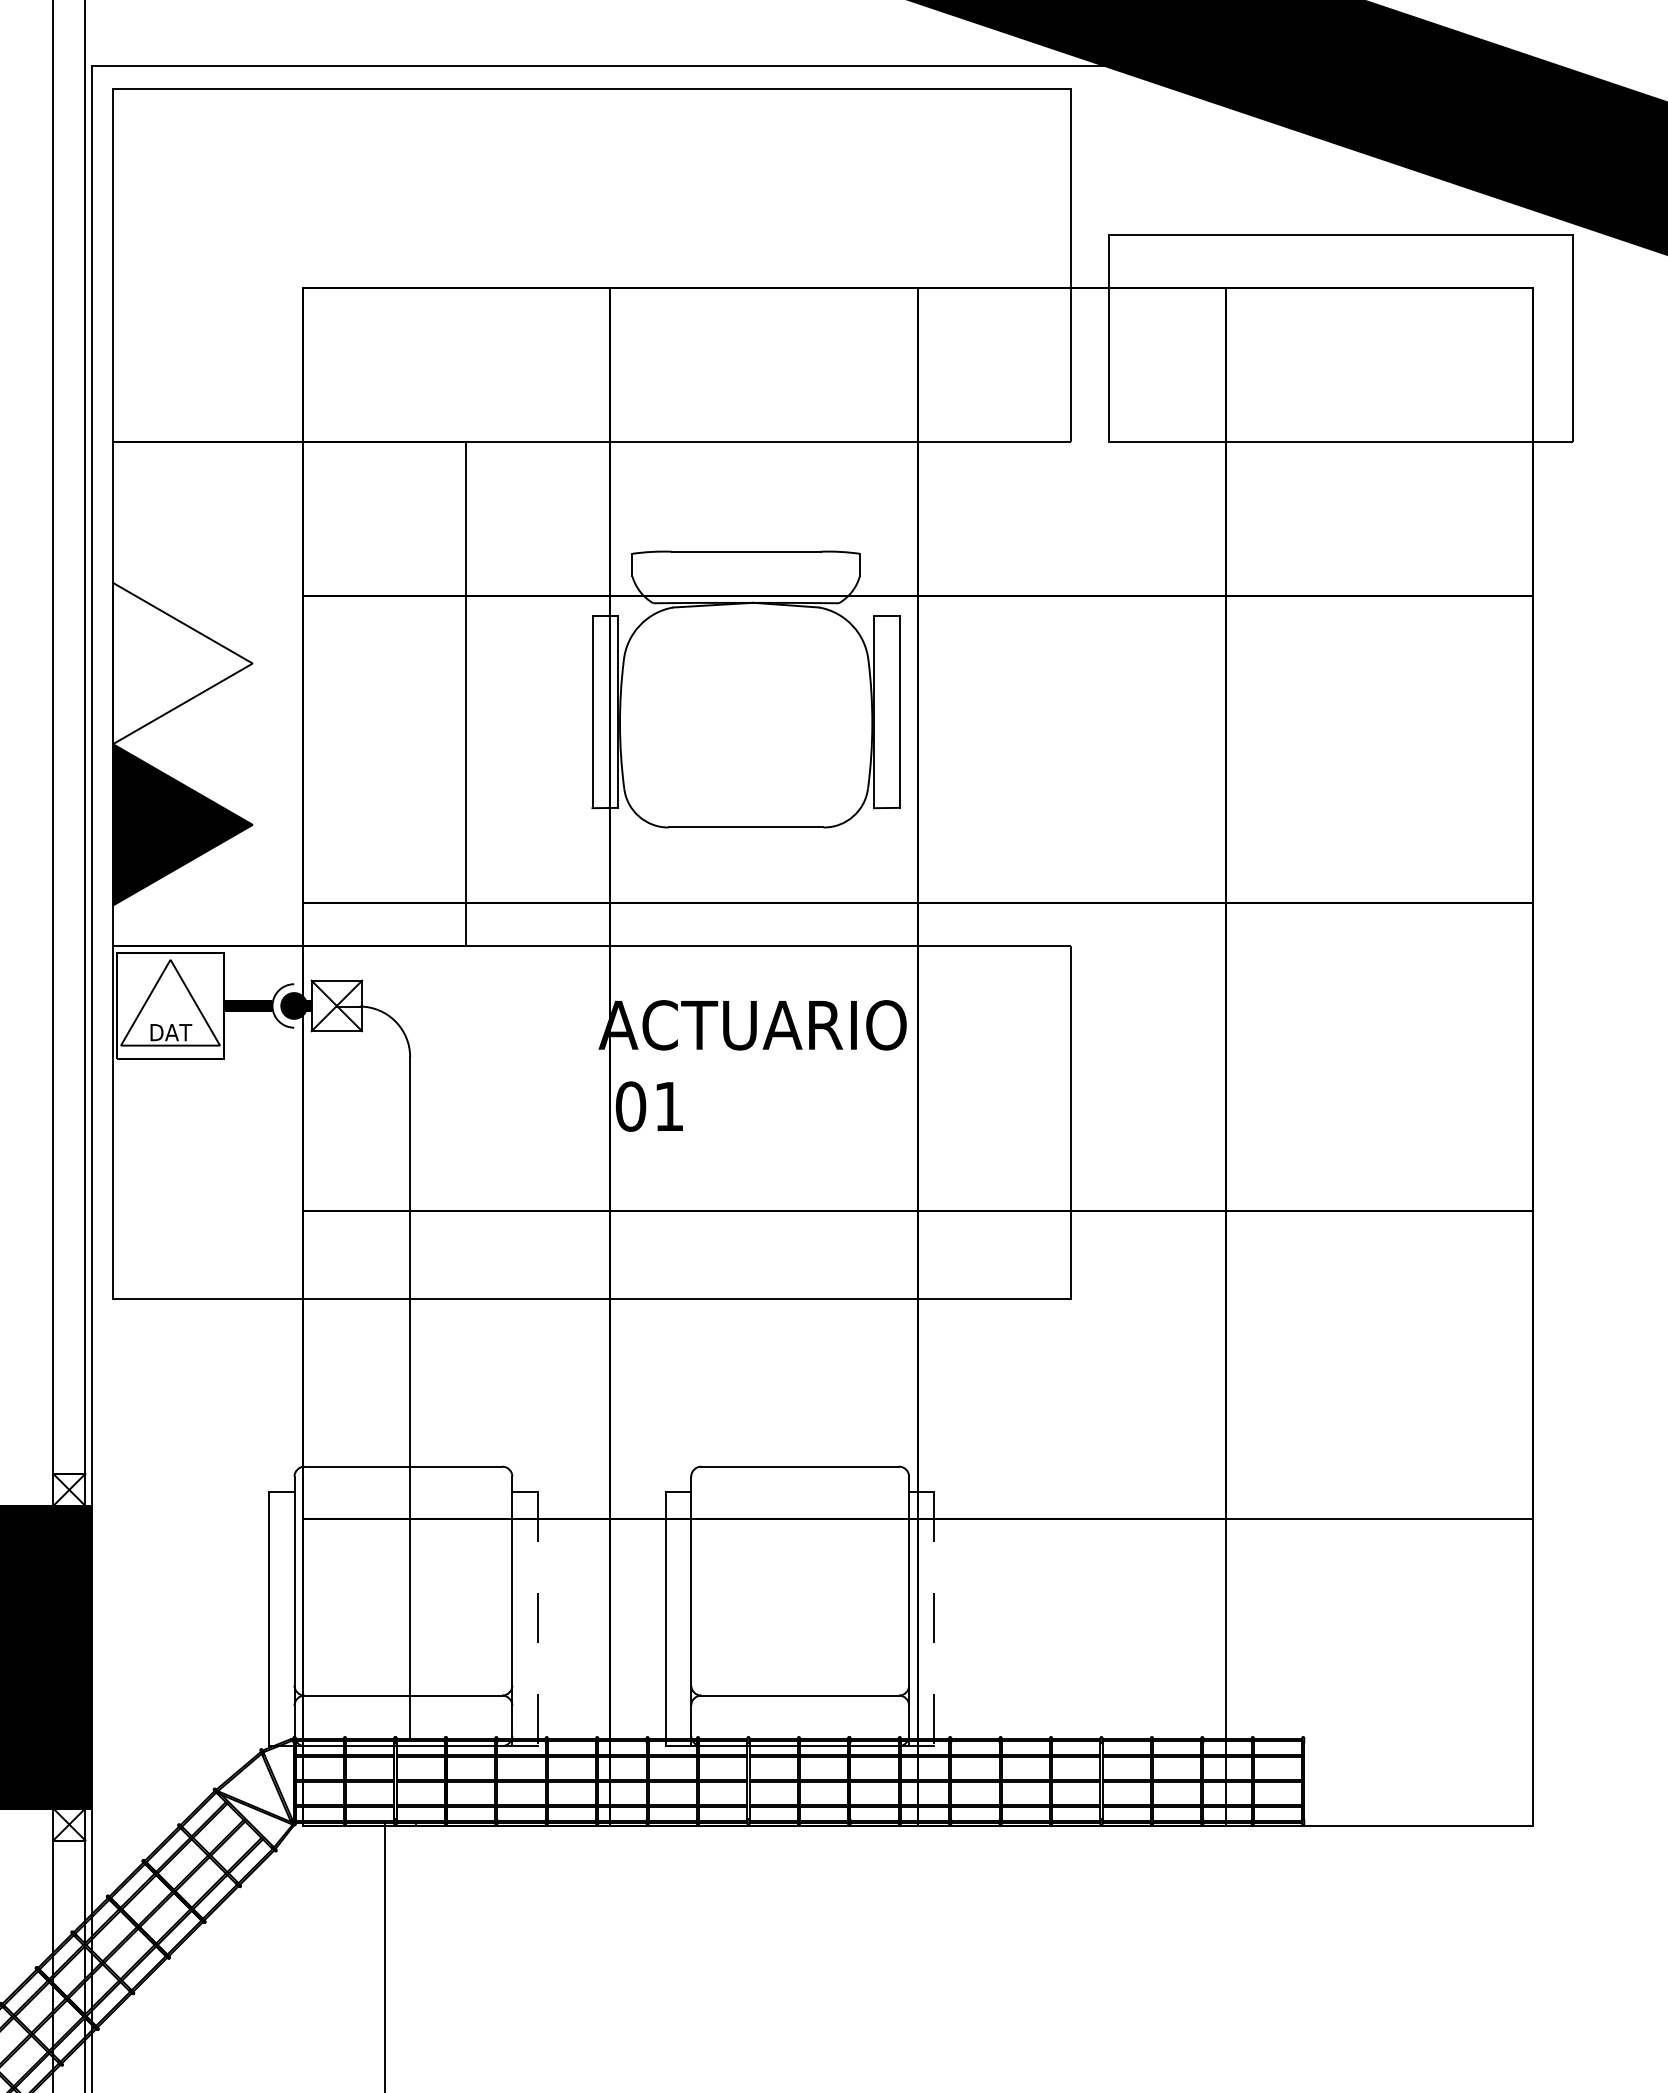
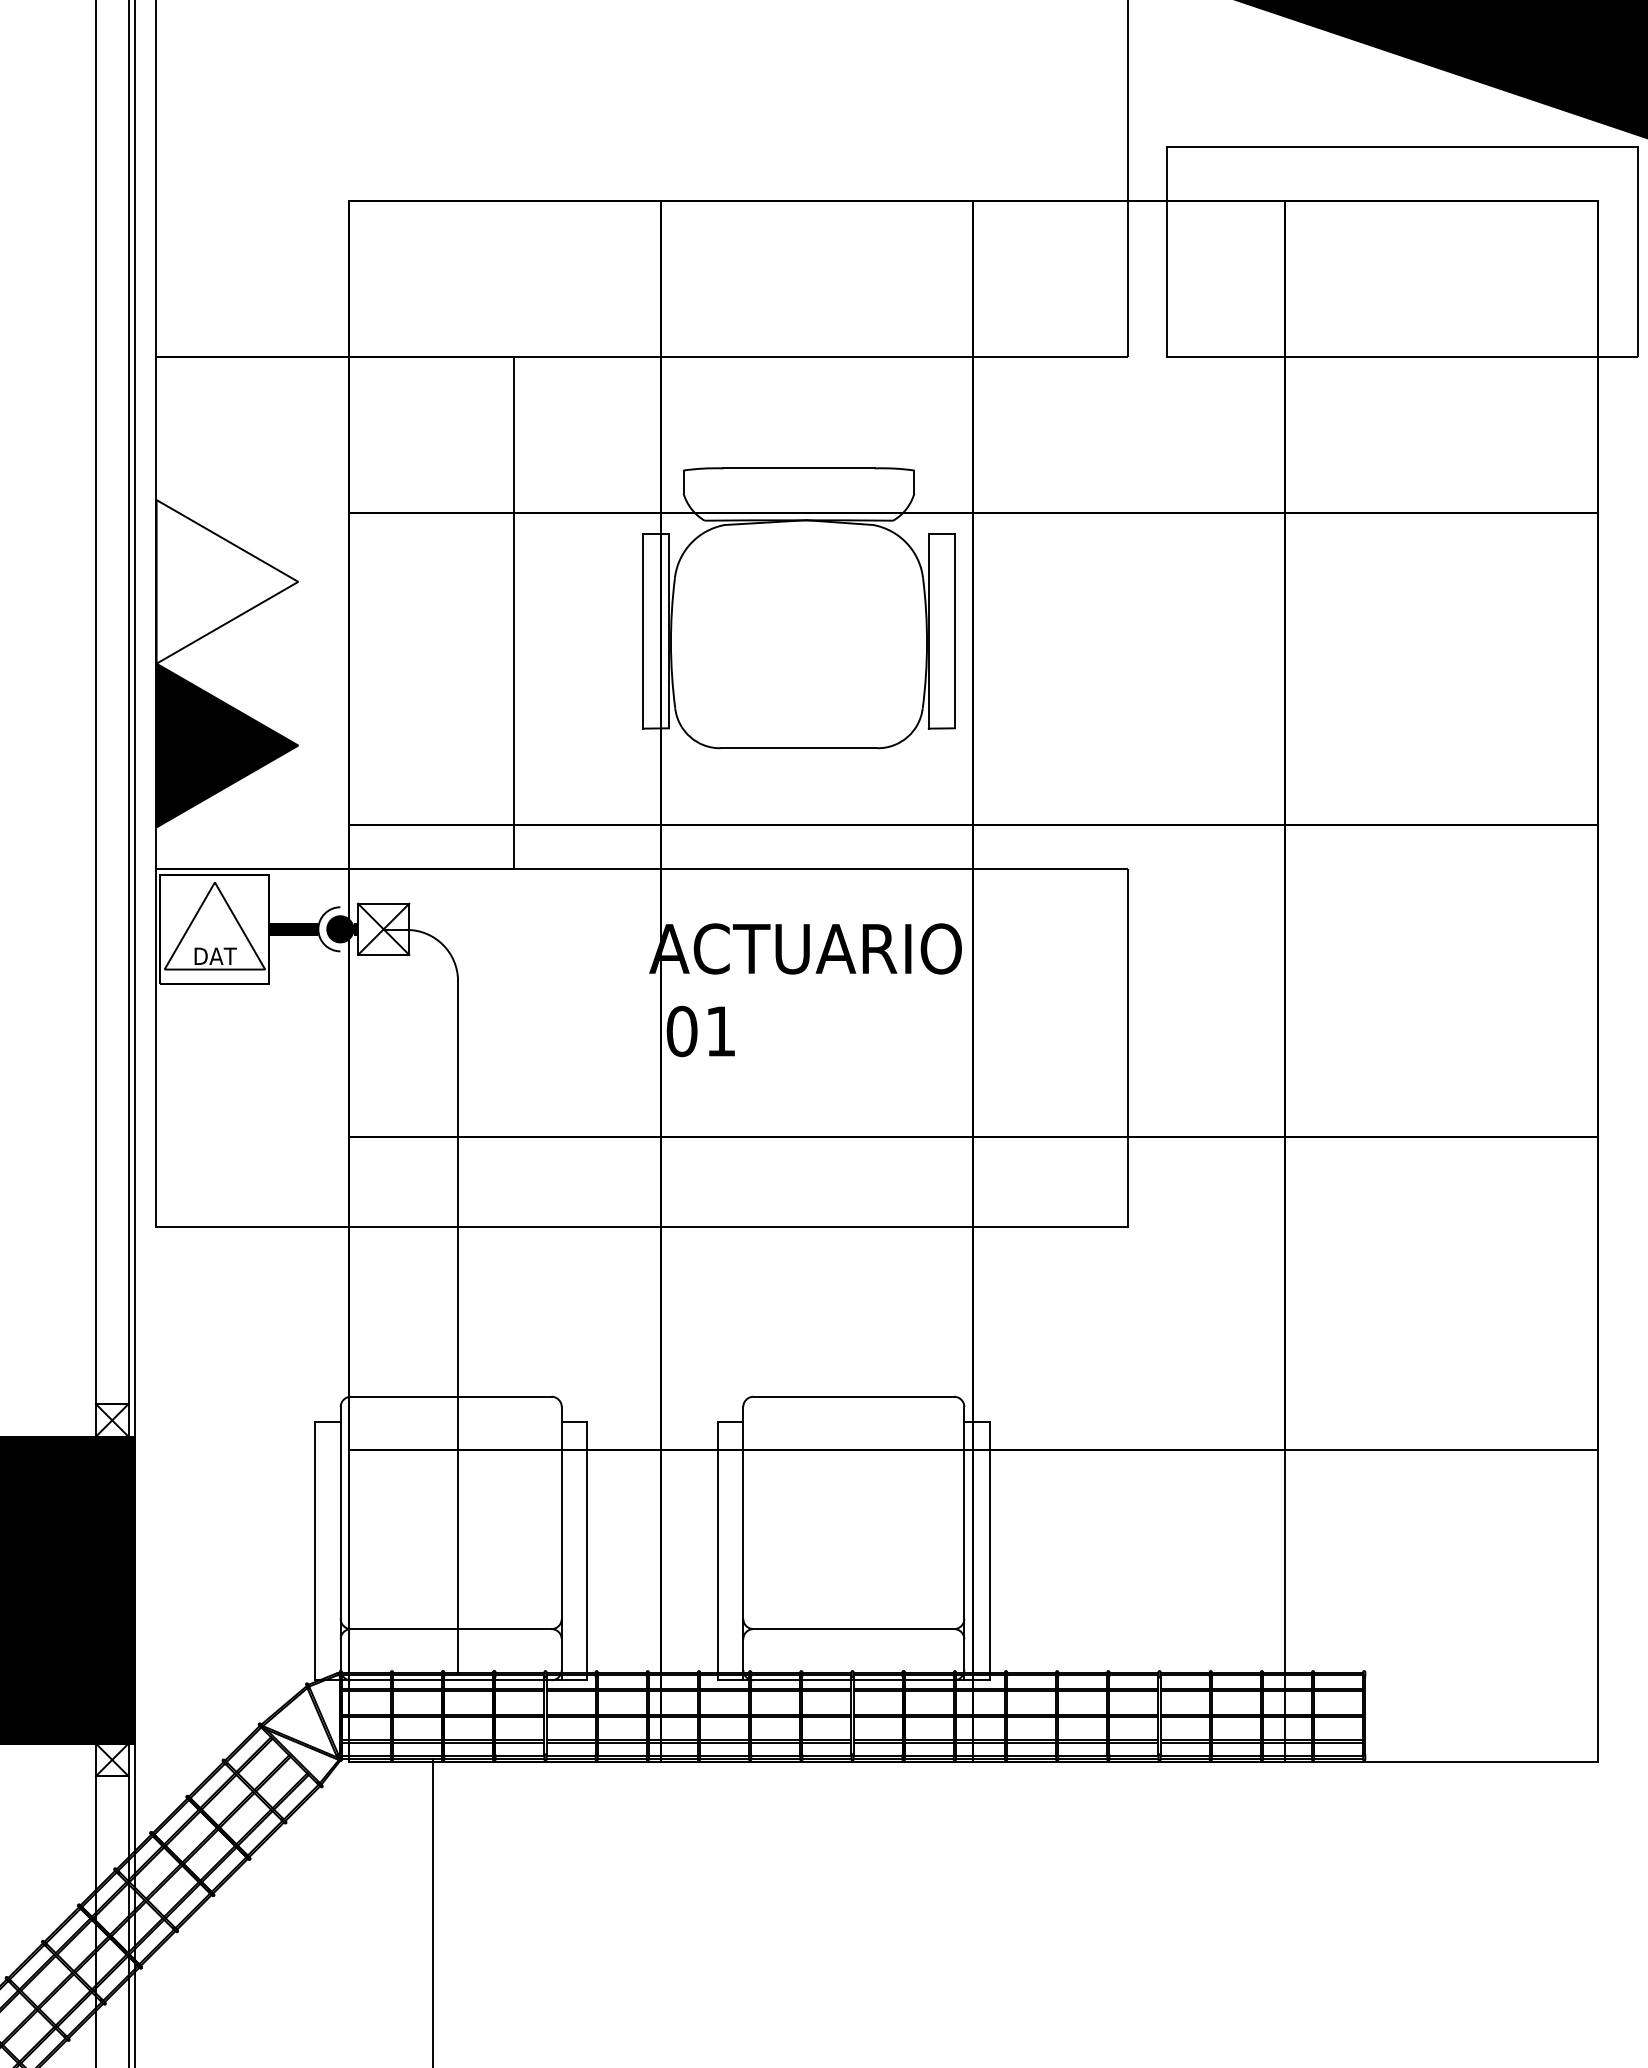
line: (537, 1619) -> (587, 1551), dashed -> solid
line: (934, 1619) -> (990, 1551), dashed -> solid

